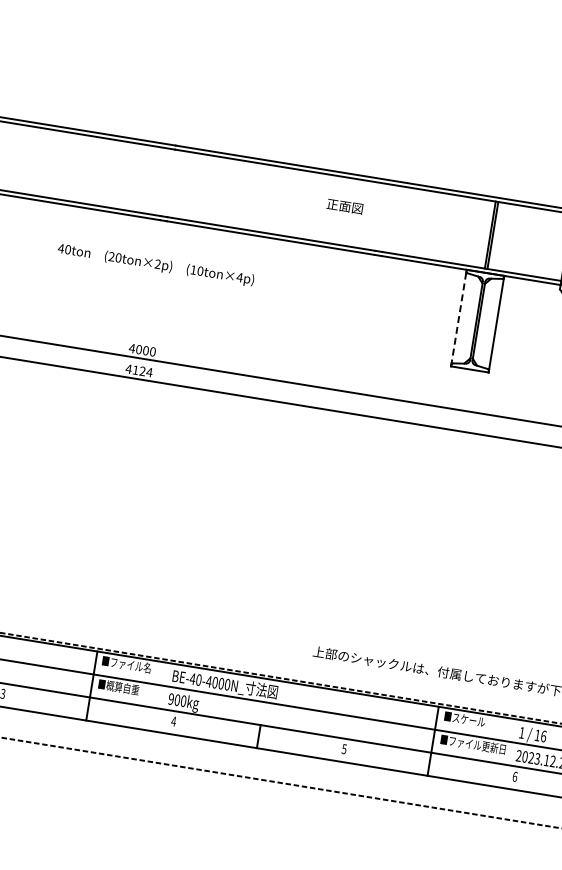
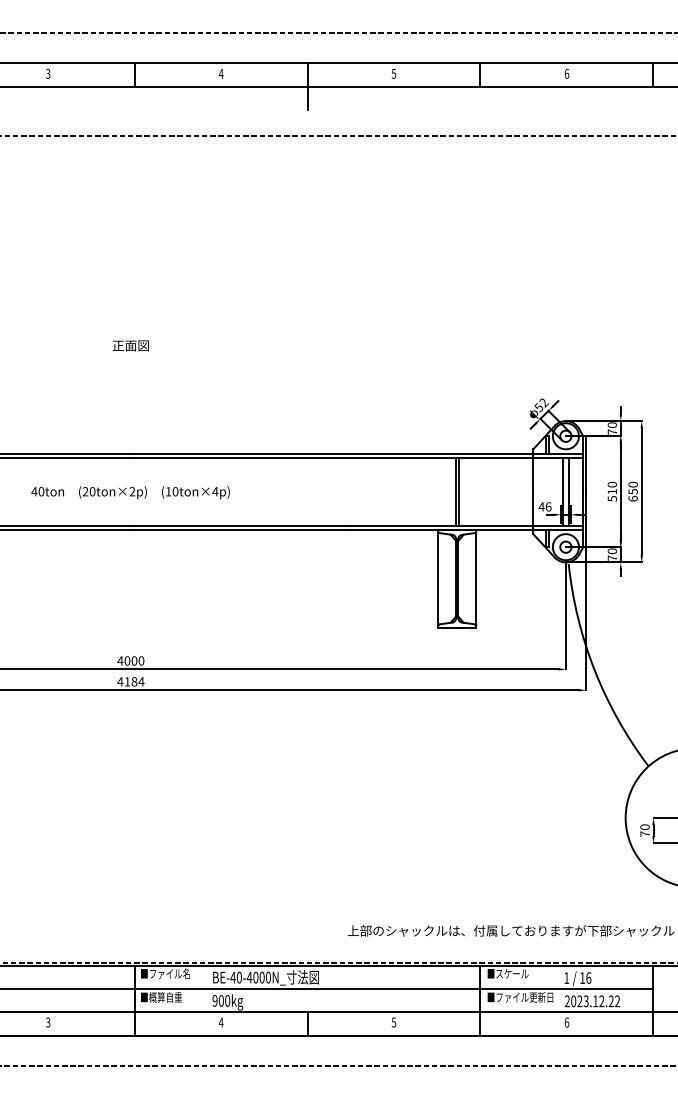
text: (344, 206) -> (130, 345), moved
text: (155, 264) -> (130, 492), moved
line: (459, 317) -> (438, 578), dashed -> solid
text: (142, 371) -> (134, 681), 4124 -> 4184

